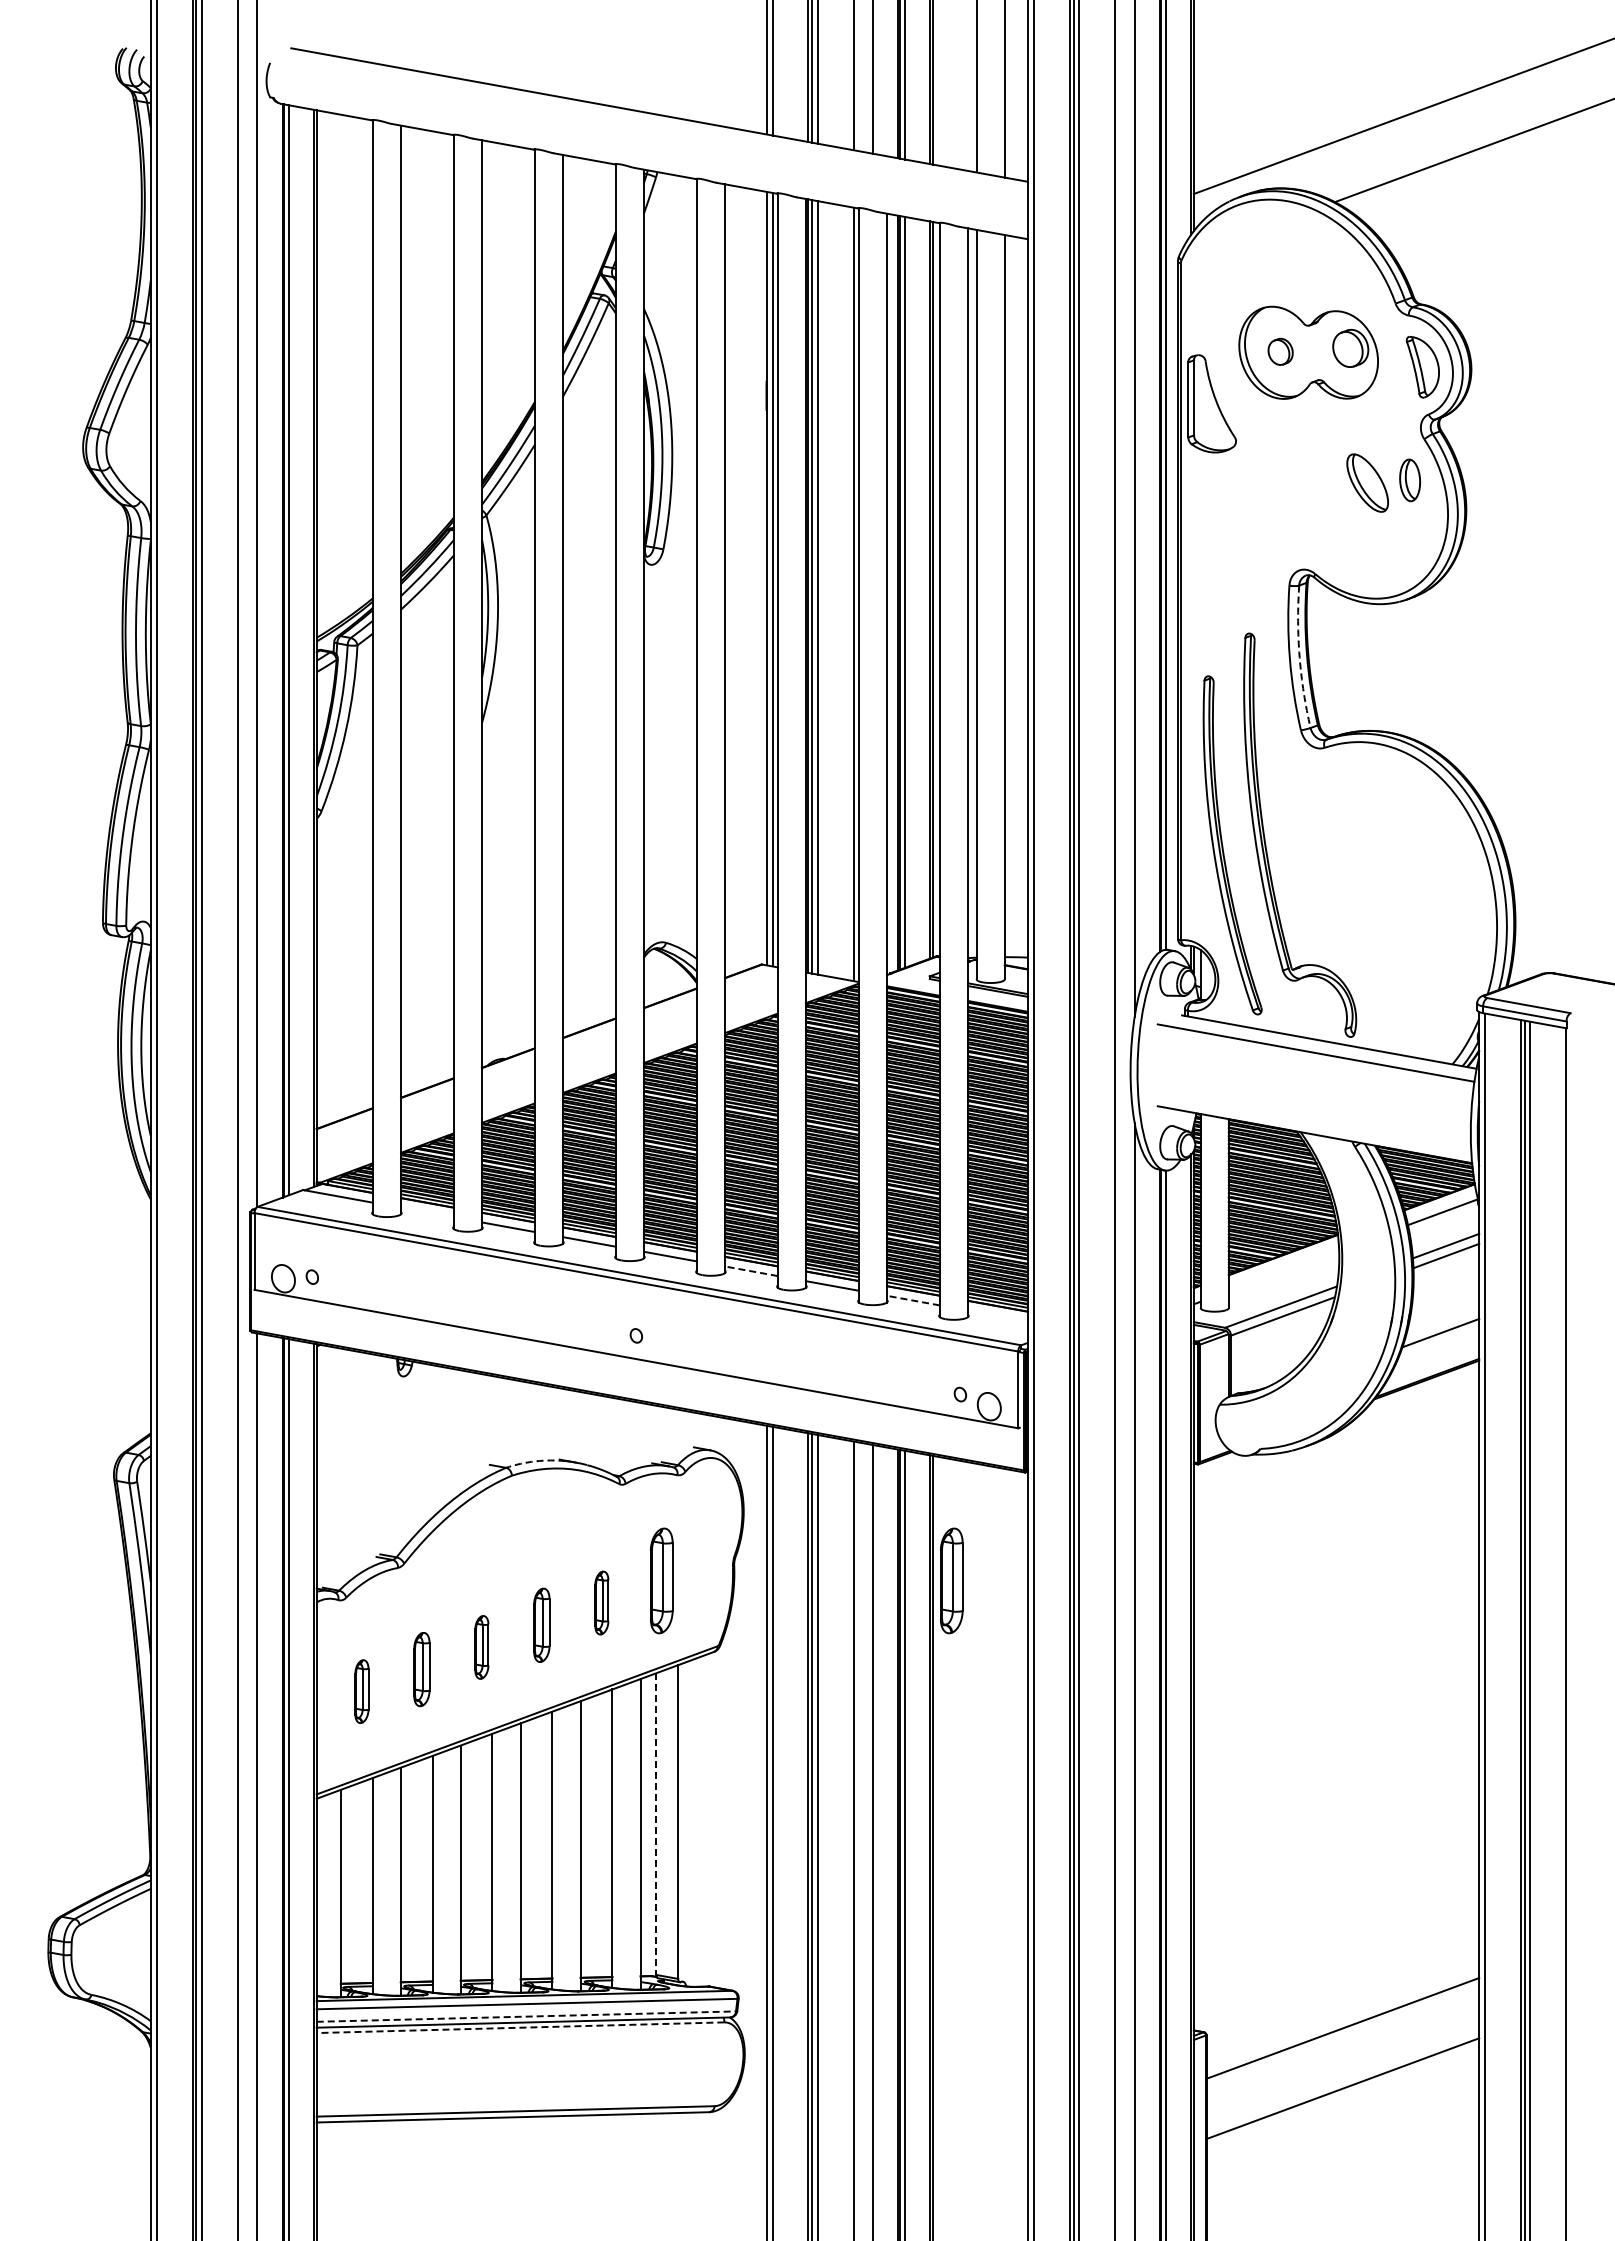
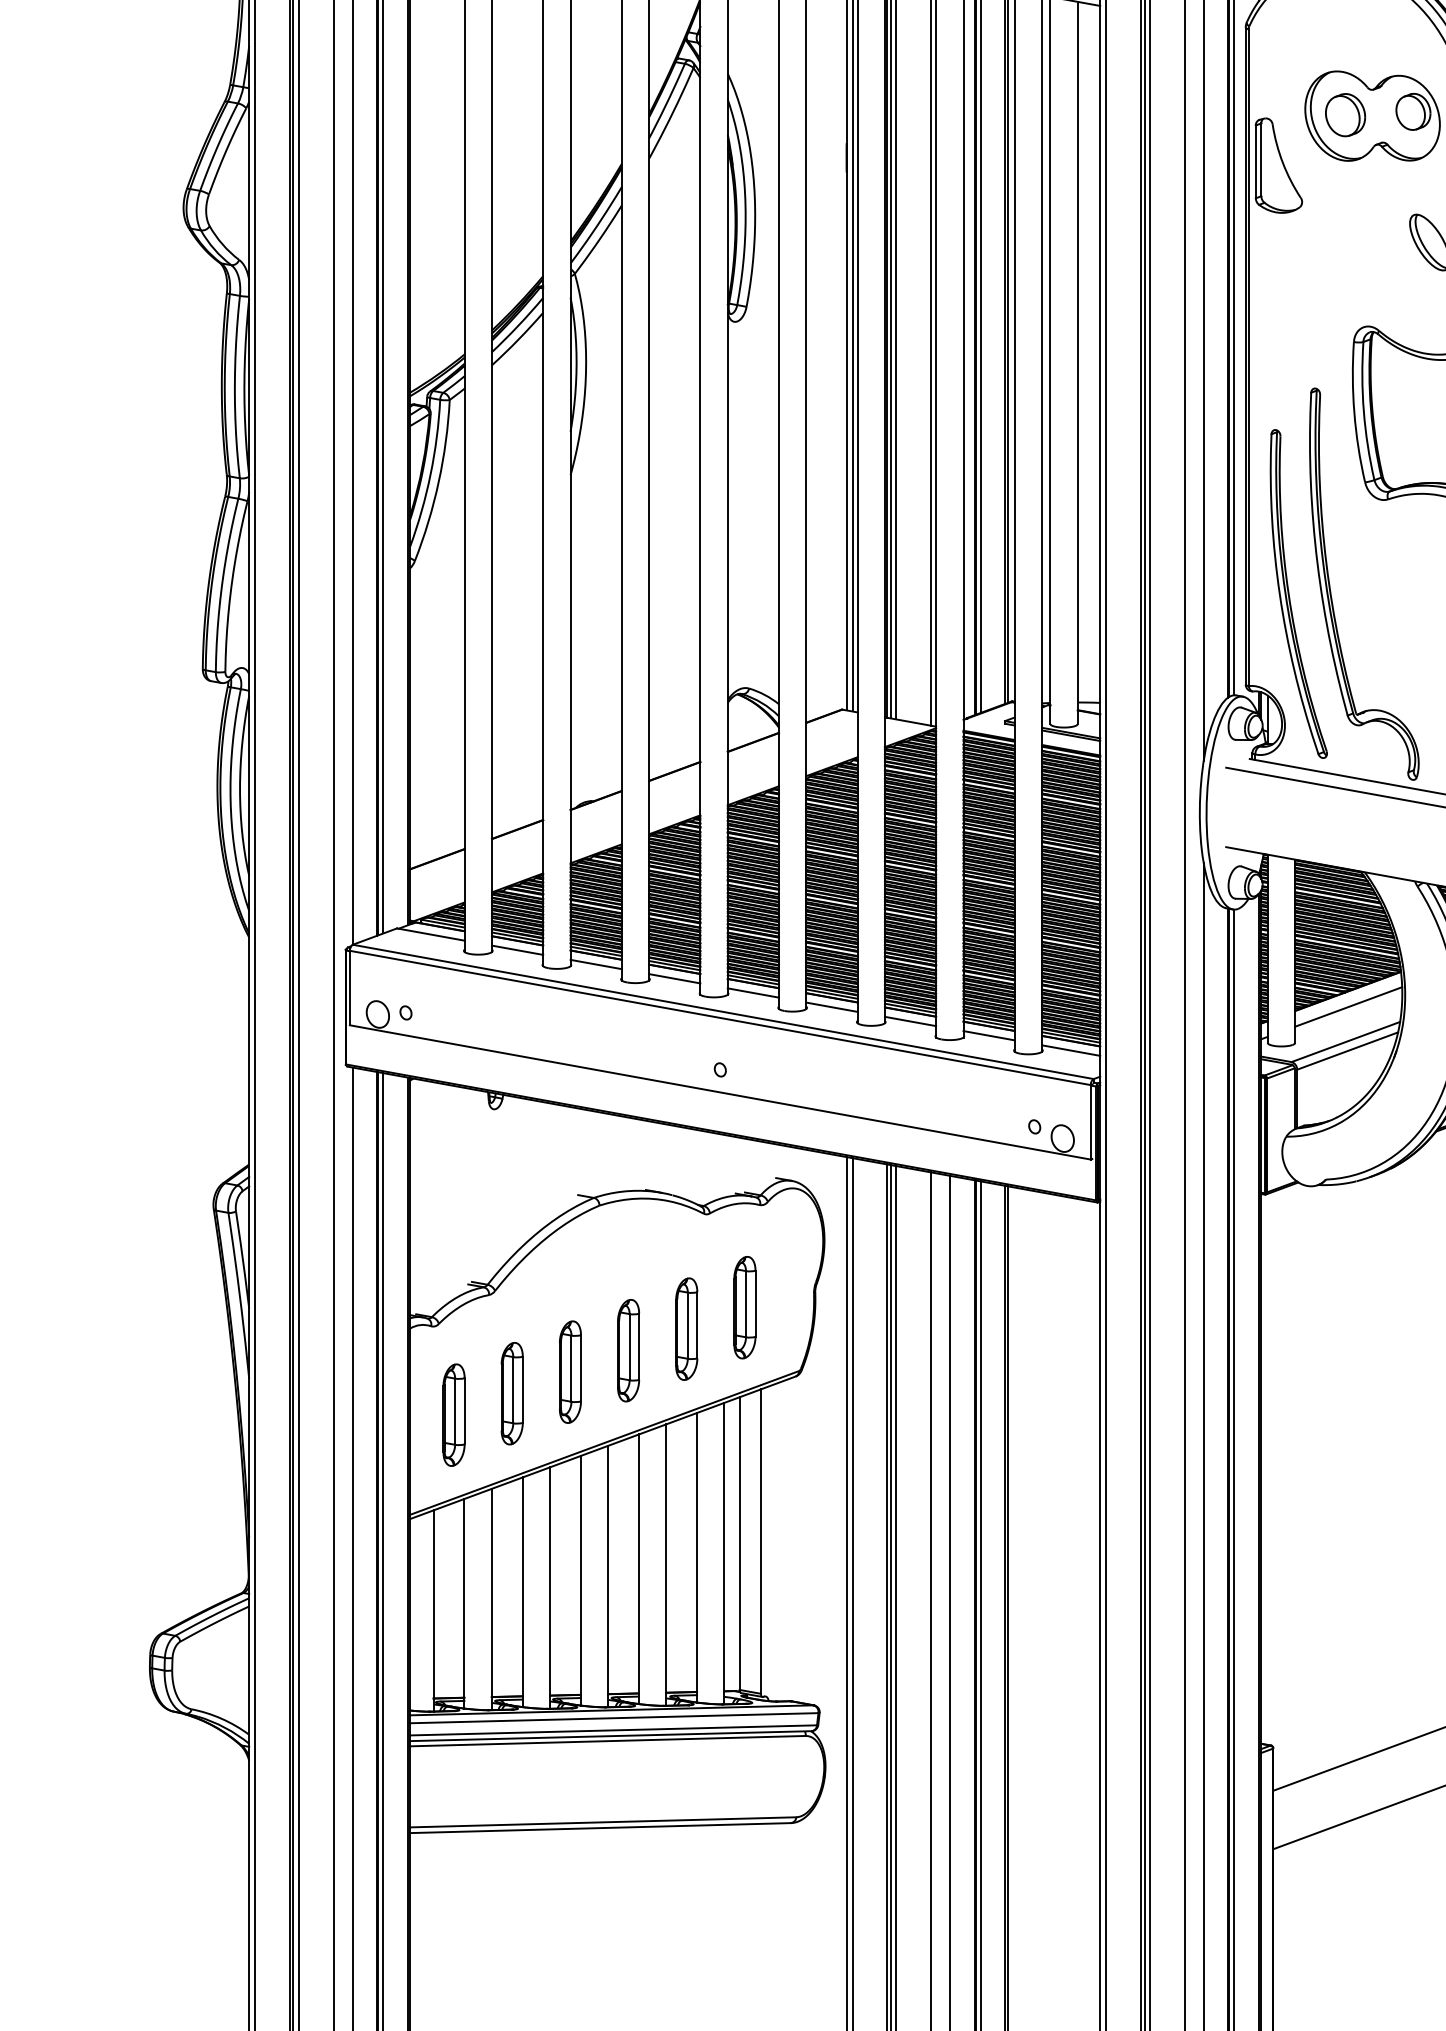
part: (1280, 351) -> (1345, 114), size x1.67
arc: (1299, 657) -> (1363, 411), dashed -> solid
line: (427, 1212) -> (517, 950), added
line: (1283, 1270) -> (1348, 1006), added
line: (751, 1271) -> (832, 1007), dashed -> solid
line: (913, 1300) -> (989, 1035), dashed -> solid
line: (997, 1315) -> (1070, 1050), added
arc: (535, 1461) -> (622, 1191), dashed -> solid
part: (951, 1580) -> (1026, 1307), removed
part: (601, 1602) -> (686, 1328), size x1.67
part: (541, 1625) -> (628, 1350), size x1.43
part: (481, 1647) -> (570, 1372), size x1.67
part: (421, 1669) -> (511, 1393), size x1.43
part: (361, 1691) -> (453, 1414), size x1.67
line: (656, 1824) -> (739, 1543), dashed -> solid
line: (526, 2016) -> (613, 1730), dashed -> solid
line: (520, 2027) -> (607, 1740), dashed -> solid

